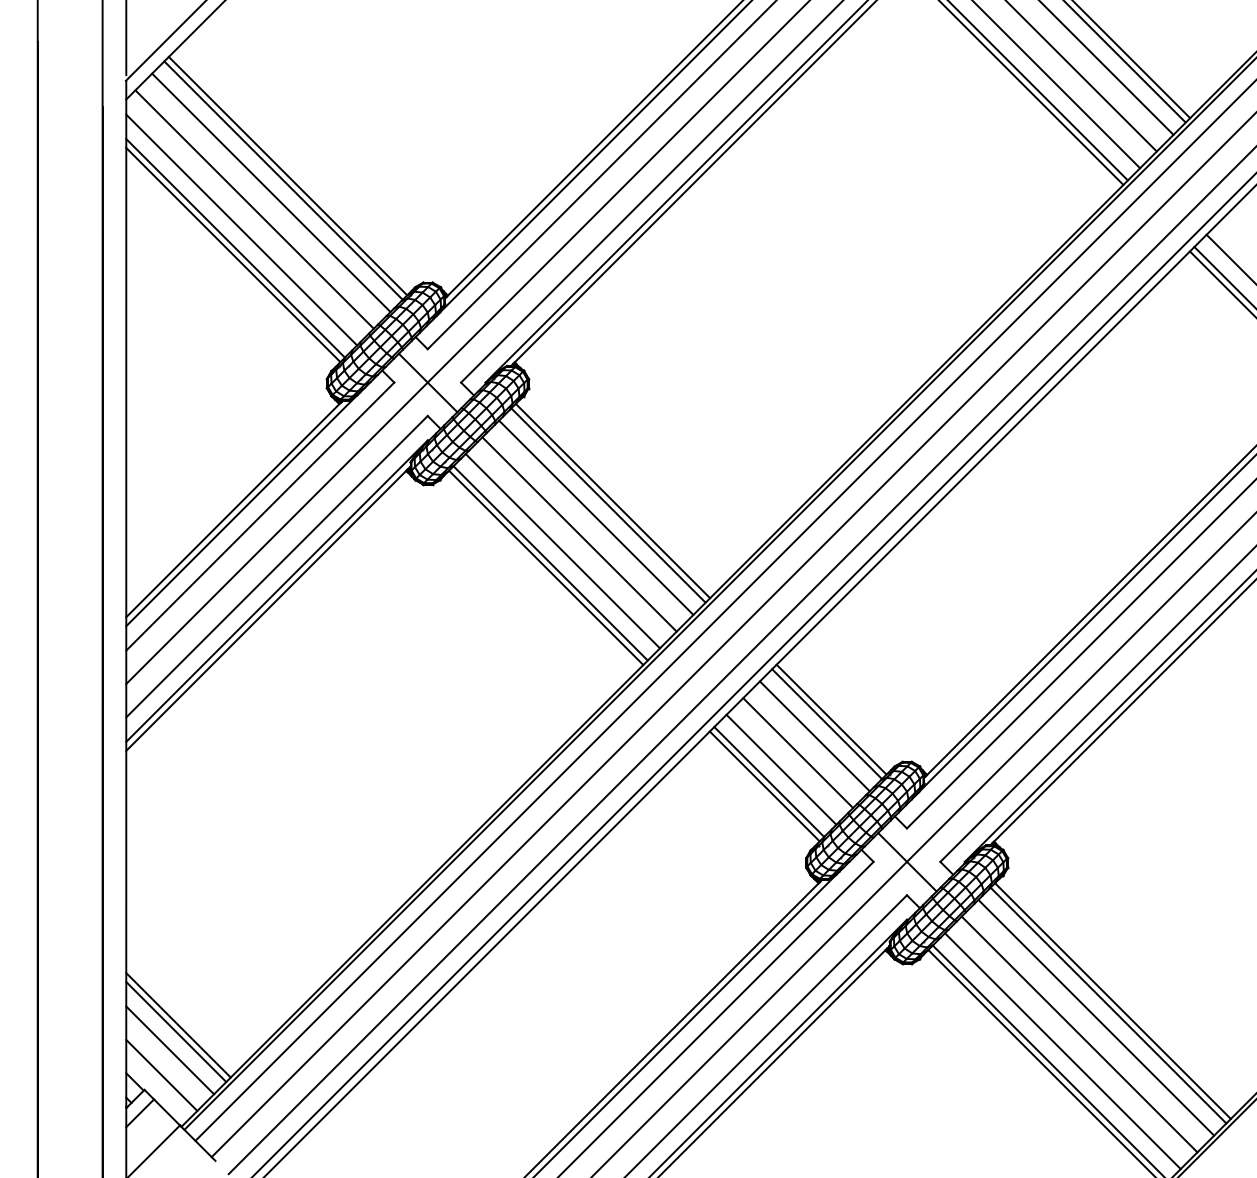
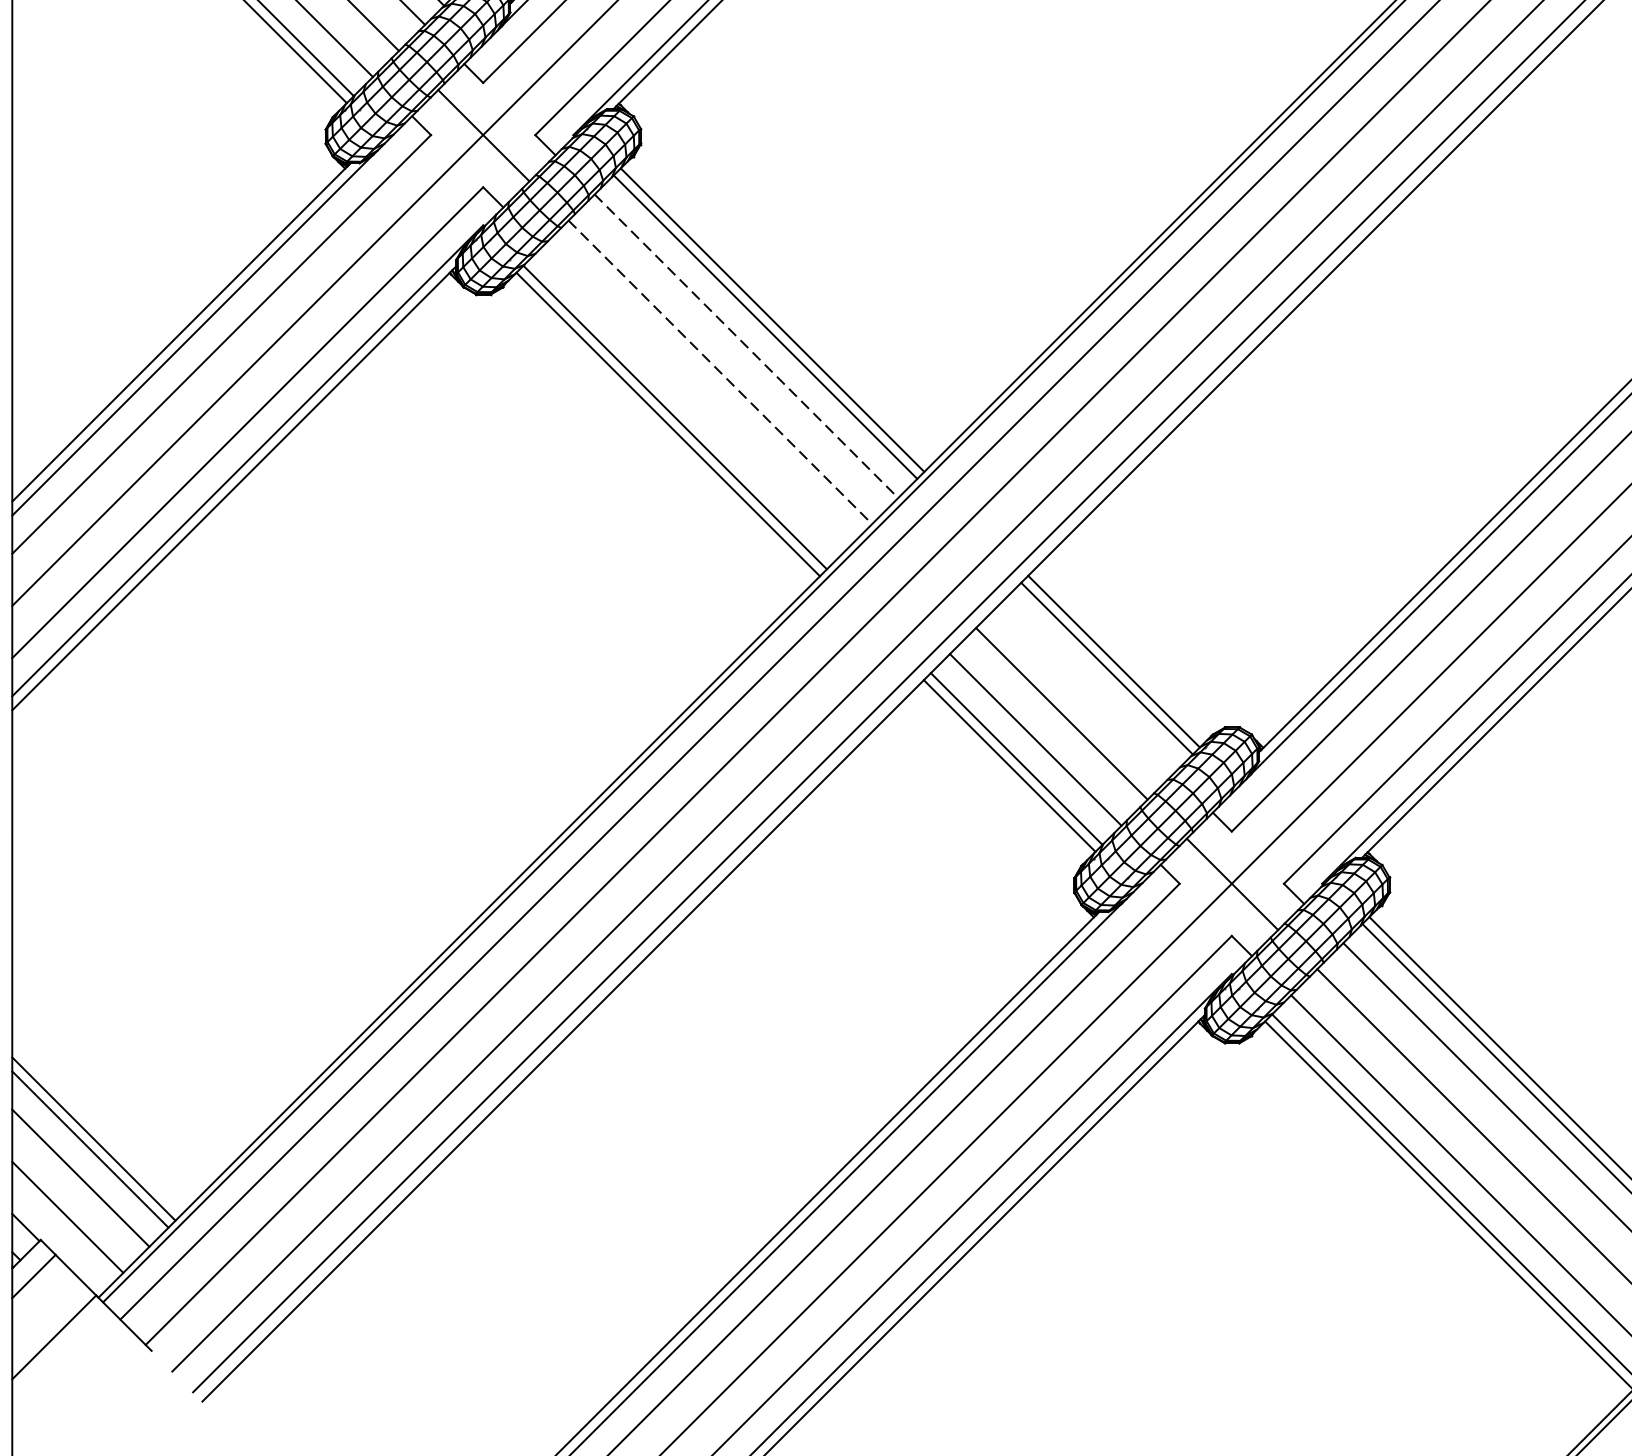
line: (596, 518) -> (746, 347), solid -> dashed
line: (579, 534) -> (720, 372), solid -> dashed
line: (562, 550) -> (693, 397), removed
line: (814, 736) -> (1087, 687), removed

